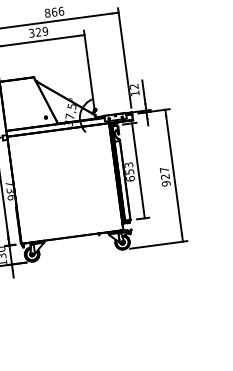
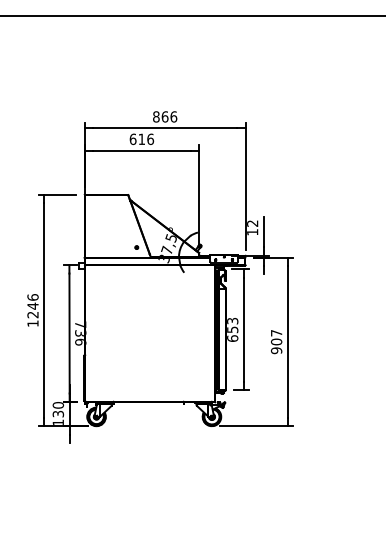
text: (38, 32) -> (141, 139), 329 -> 616
text: (165, 176) -> (276, 341), 927 -> 907

